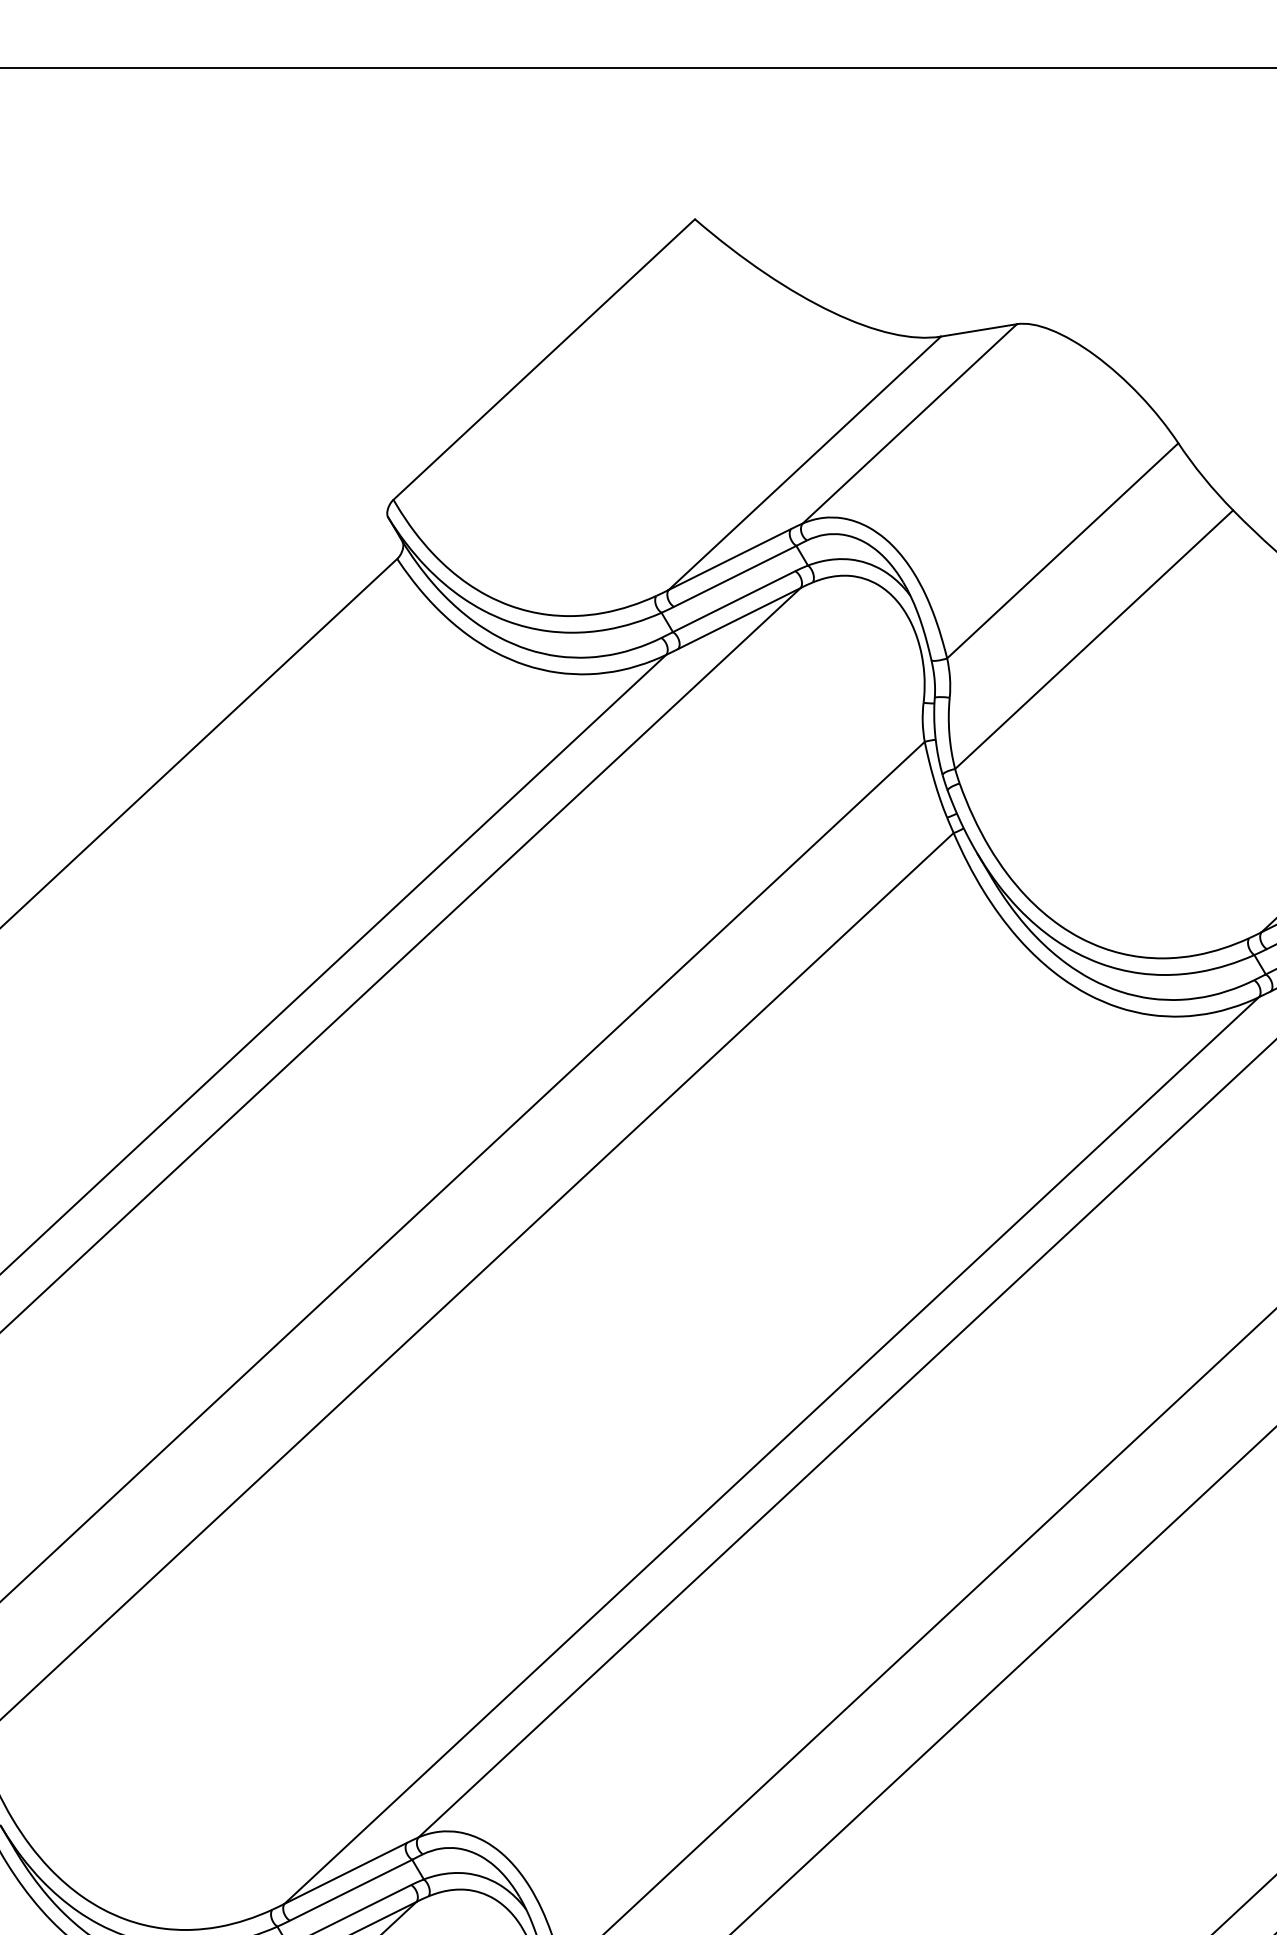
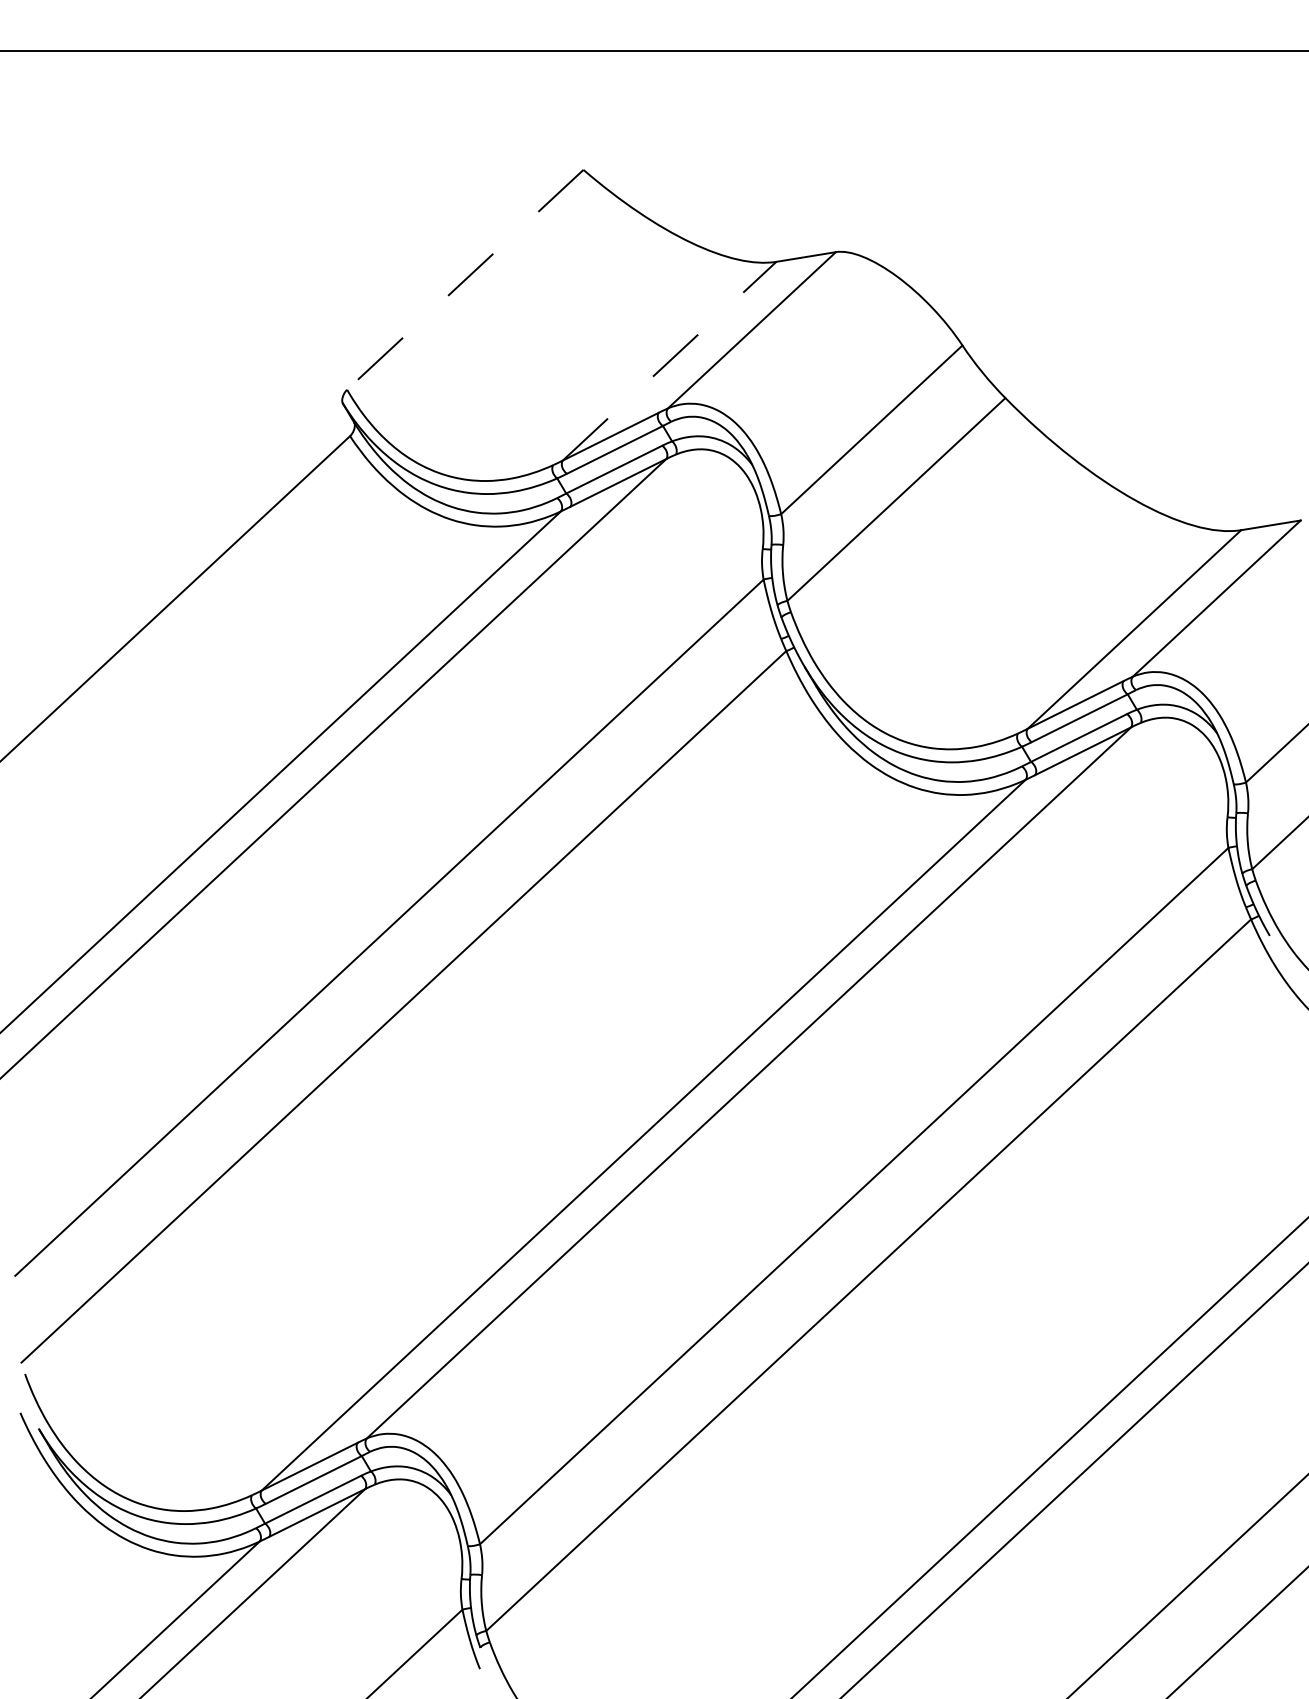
line: (543, 360) -> (464, 280), solid -> dashed
line: (804, 463) -> (669, 361), solid -> dashed

